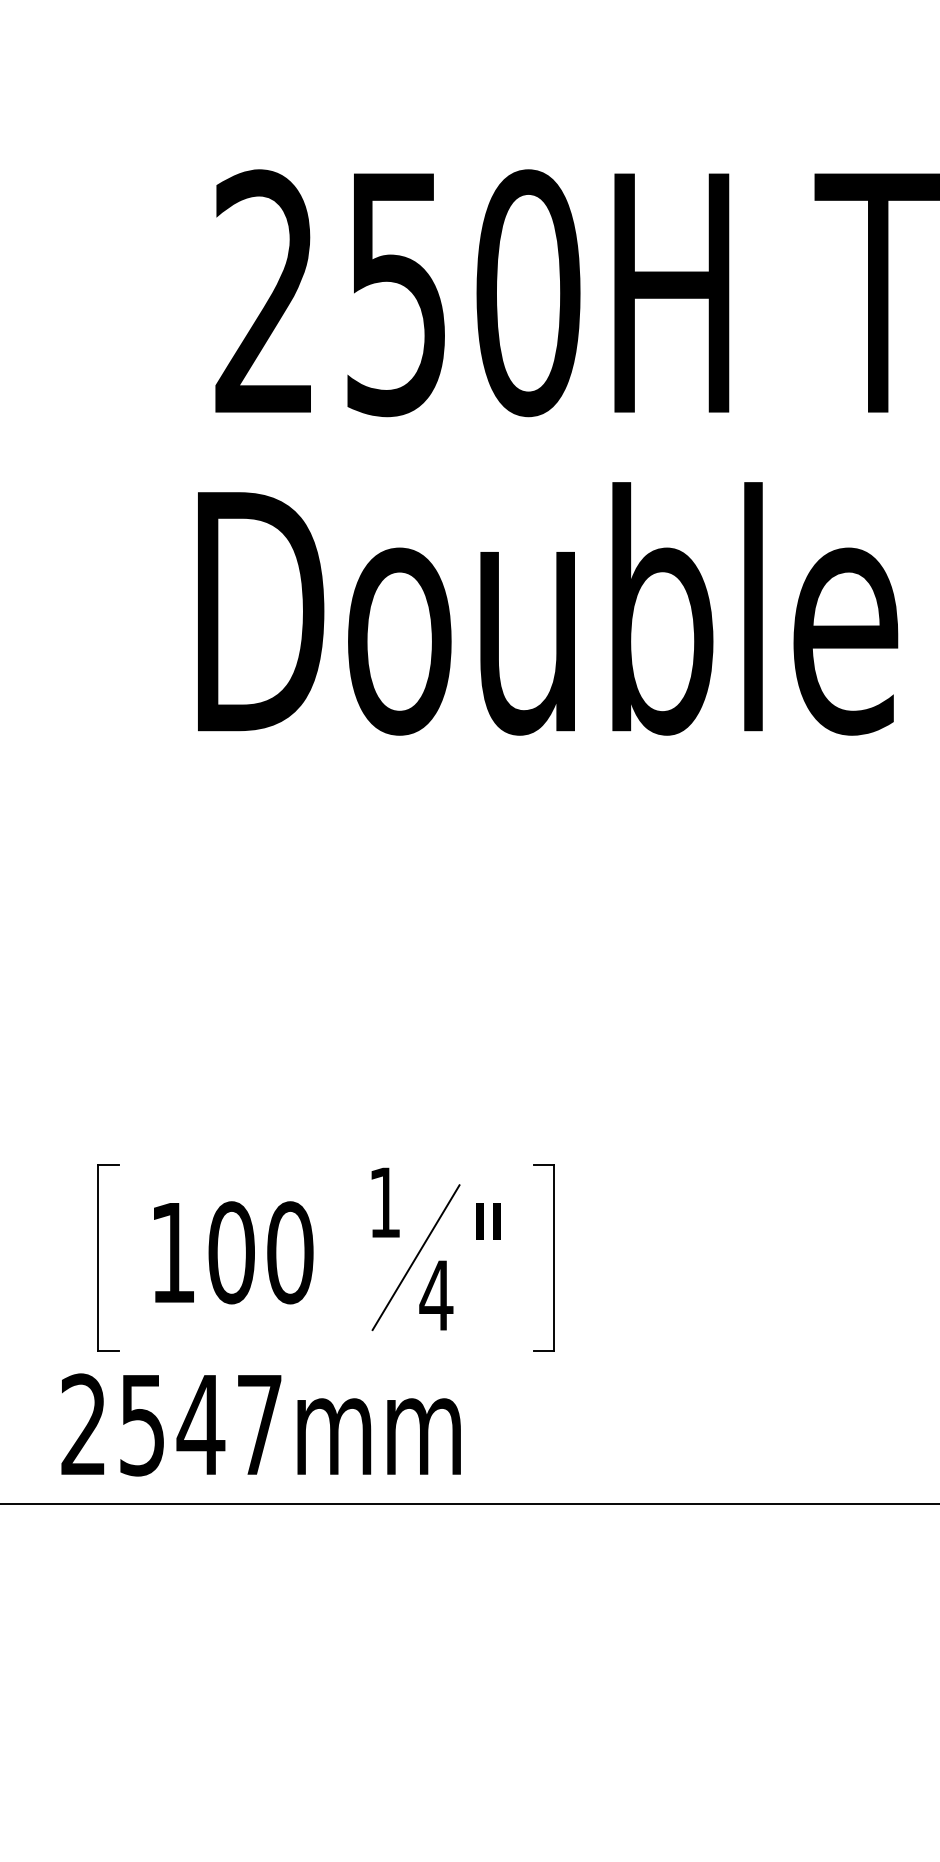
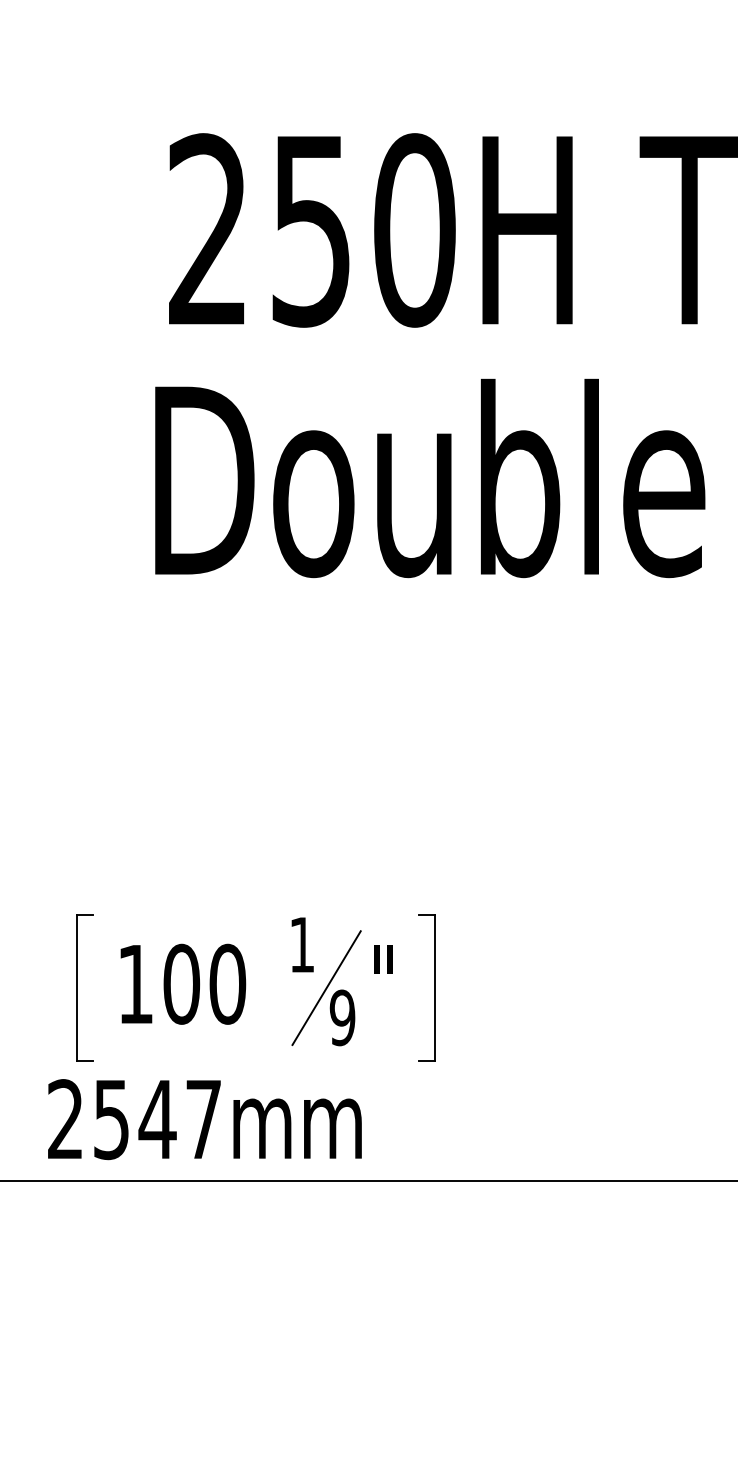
text: (436, 1295) -> (342, 1017), 4 -> 9

